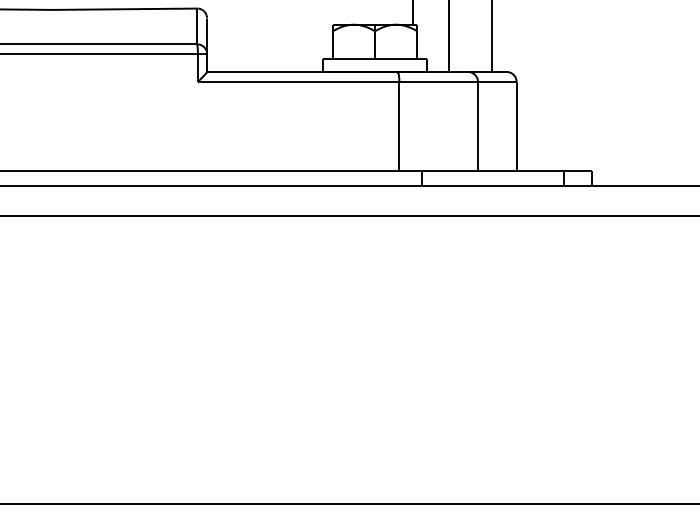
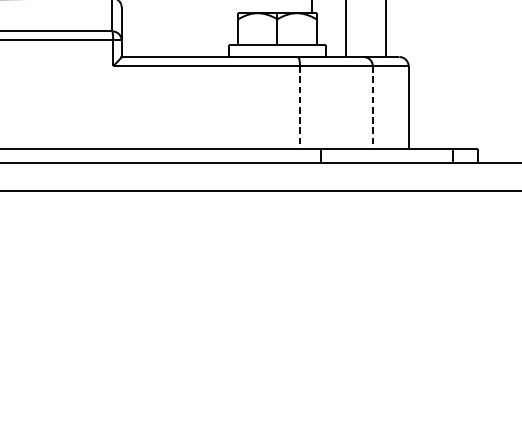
line: (399, 126) -> (300, 107), solid -> dashed
line: (477, 126) -> (372, 107), solid -> dashed

